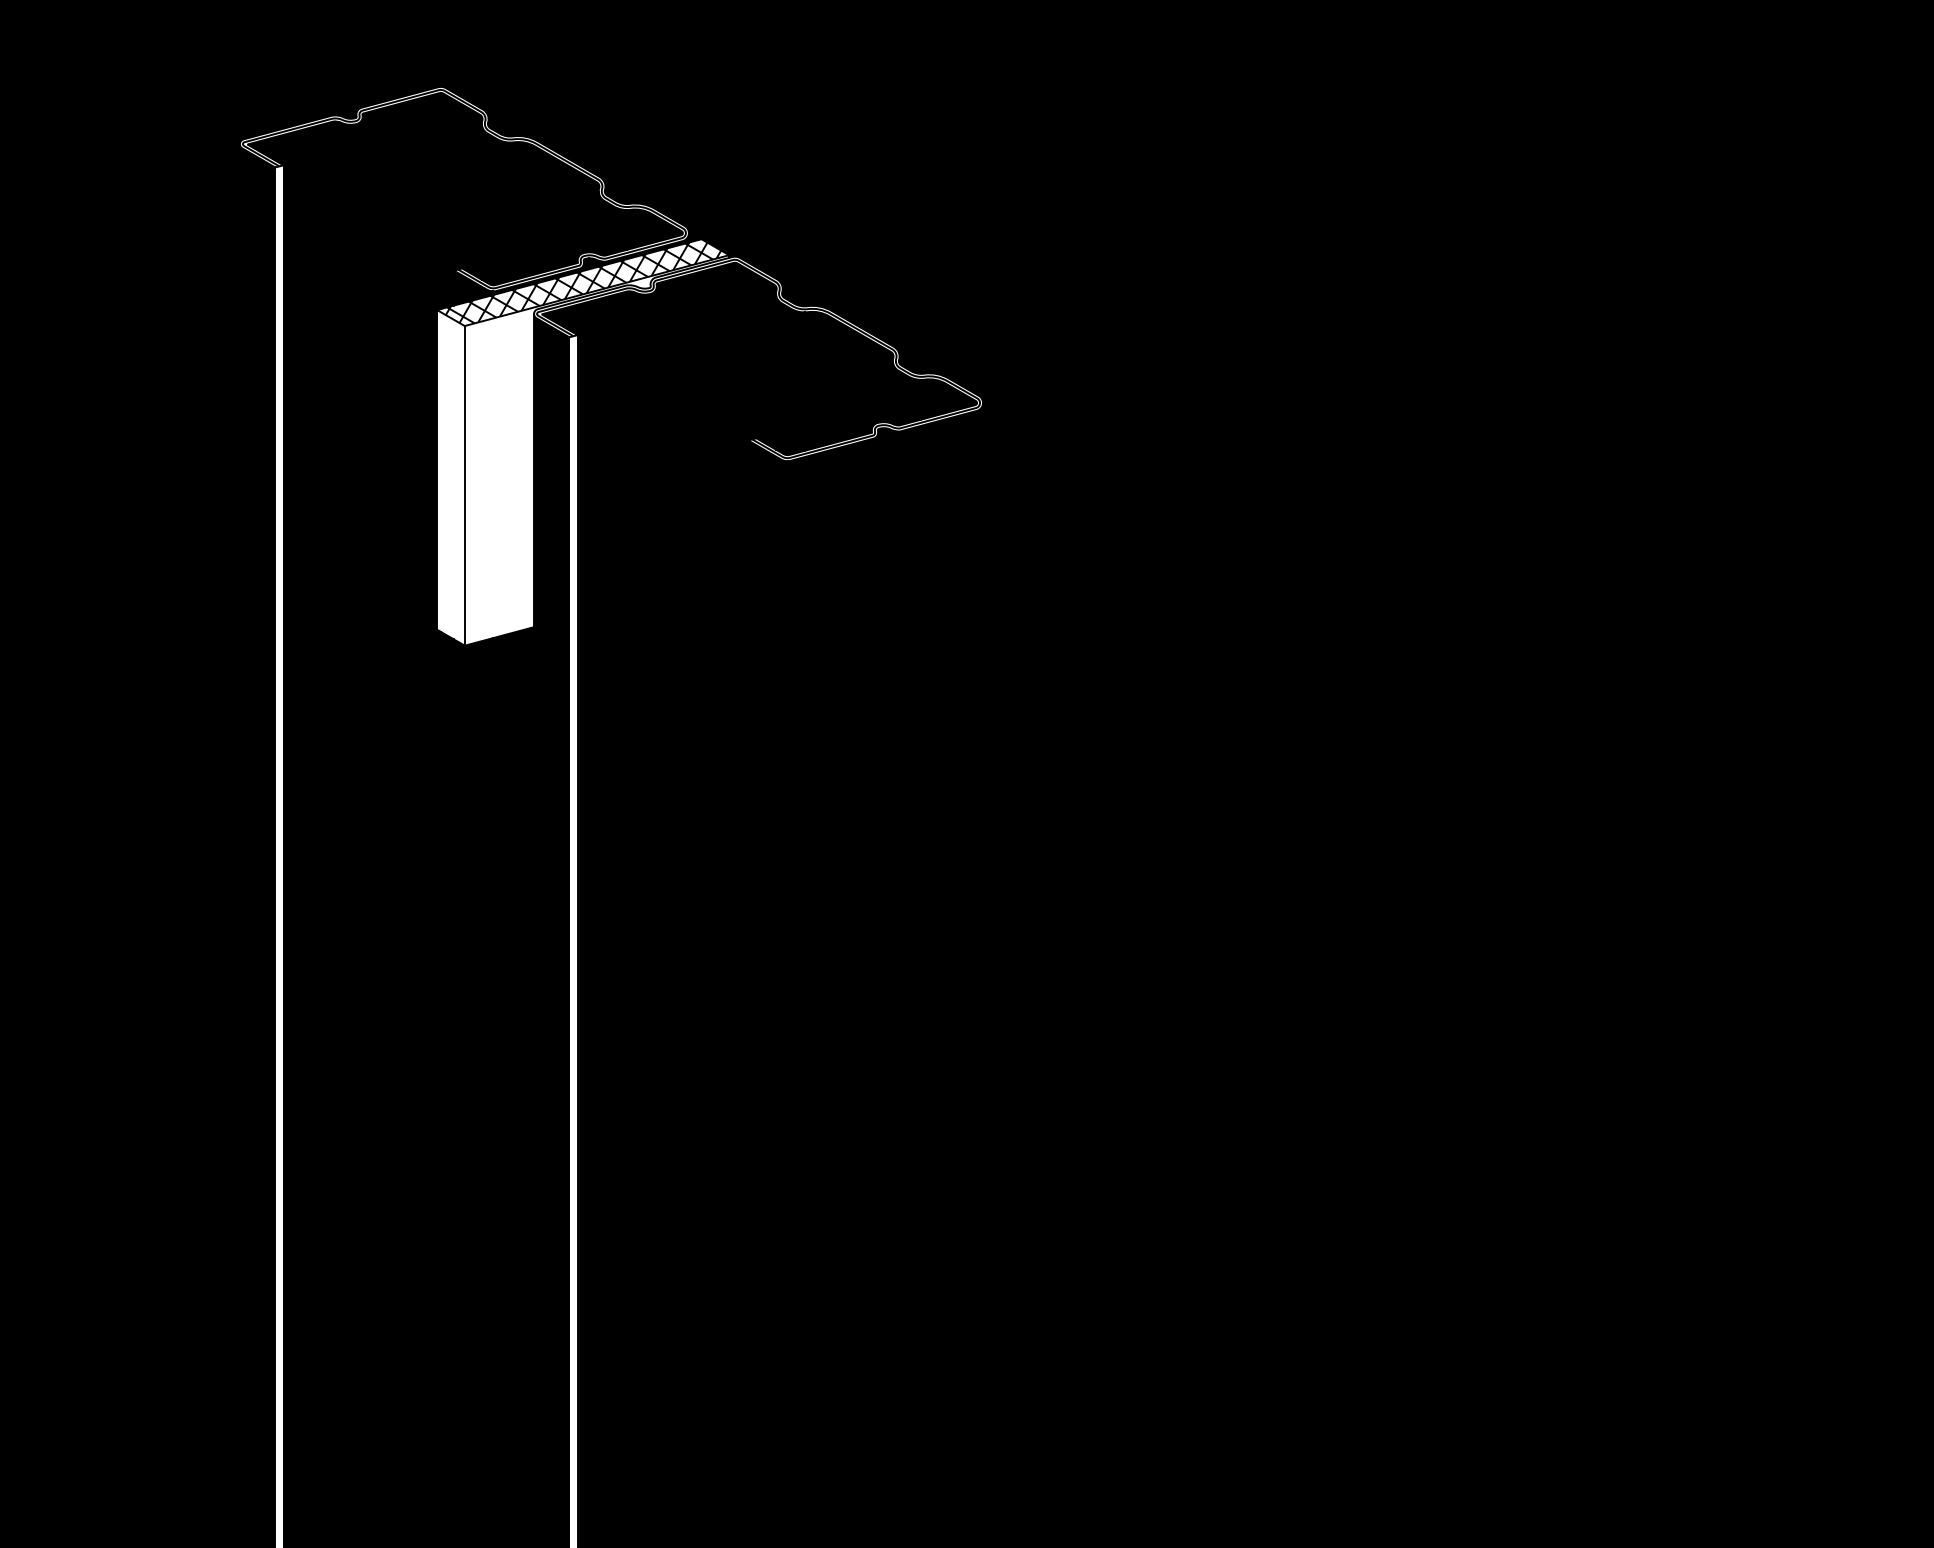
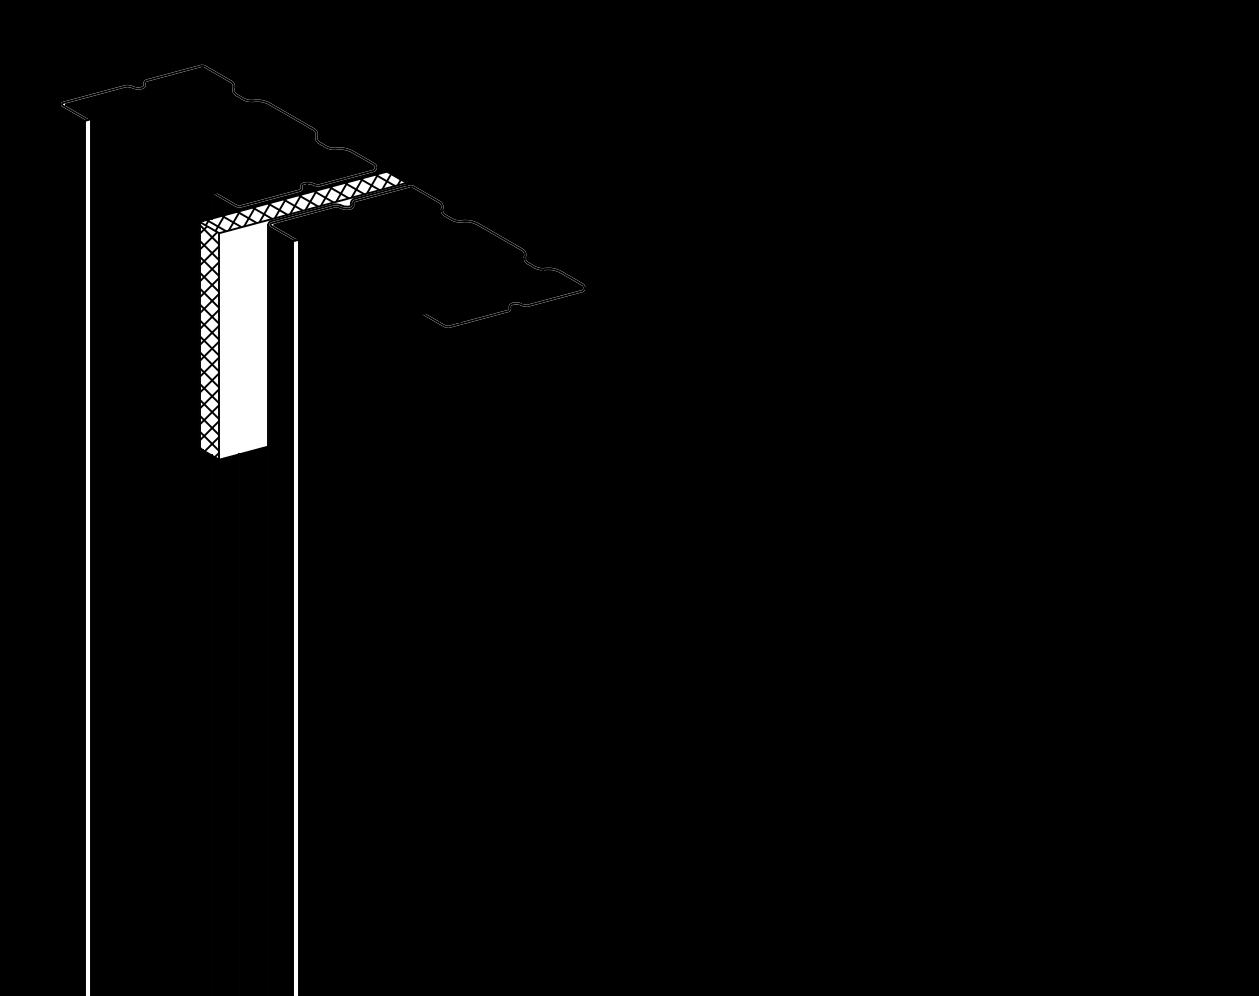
hatch: (450, 478) -> (209, 341), added

